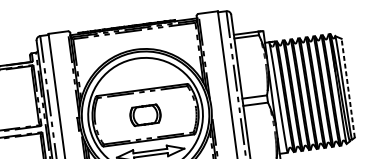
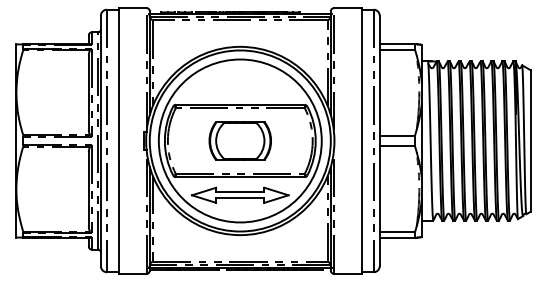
line: (348, 88) -> (530, 141), dashed -> solid
part: (144, 115) -> (239, 140), size x1.43

